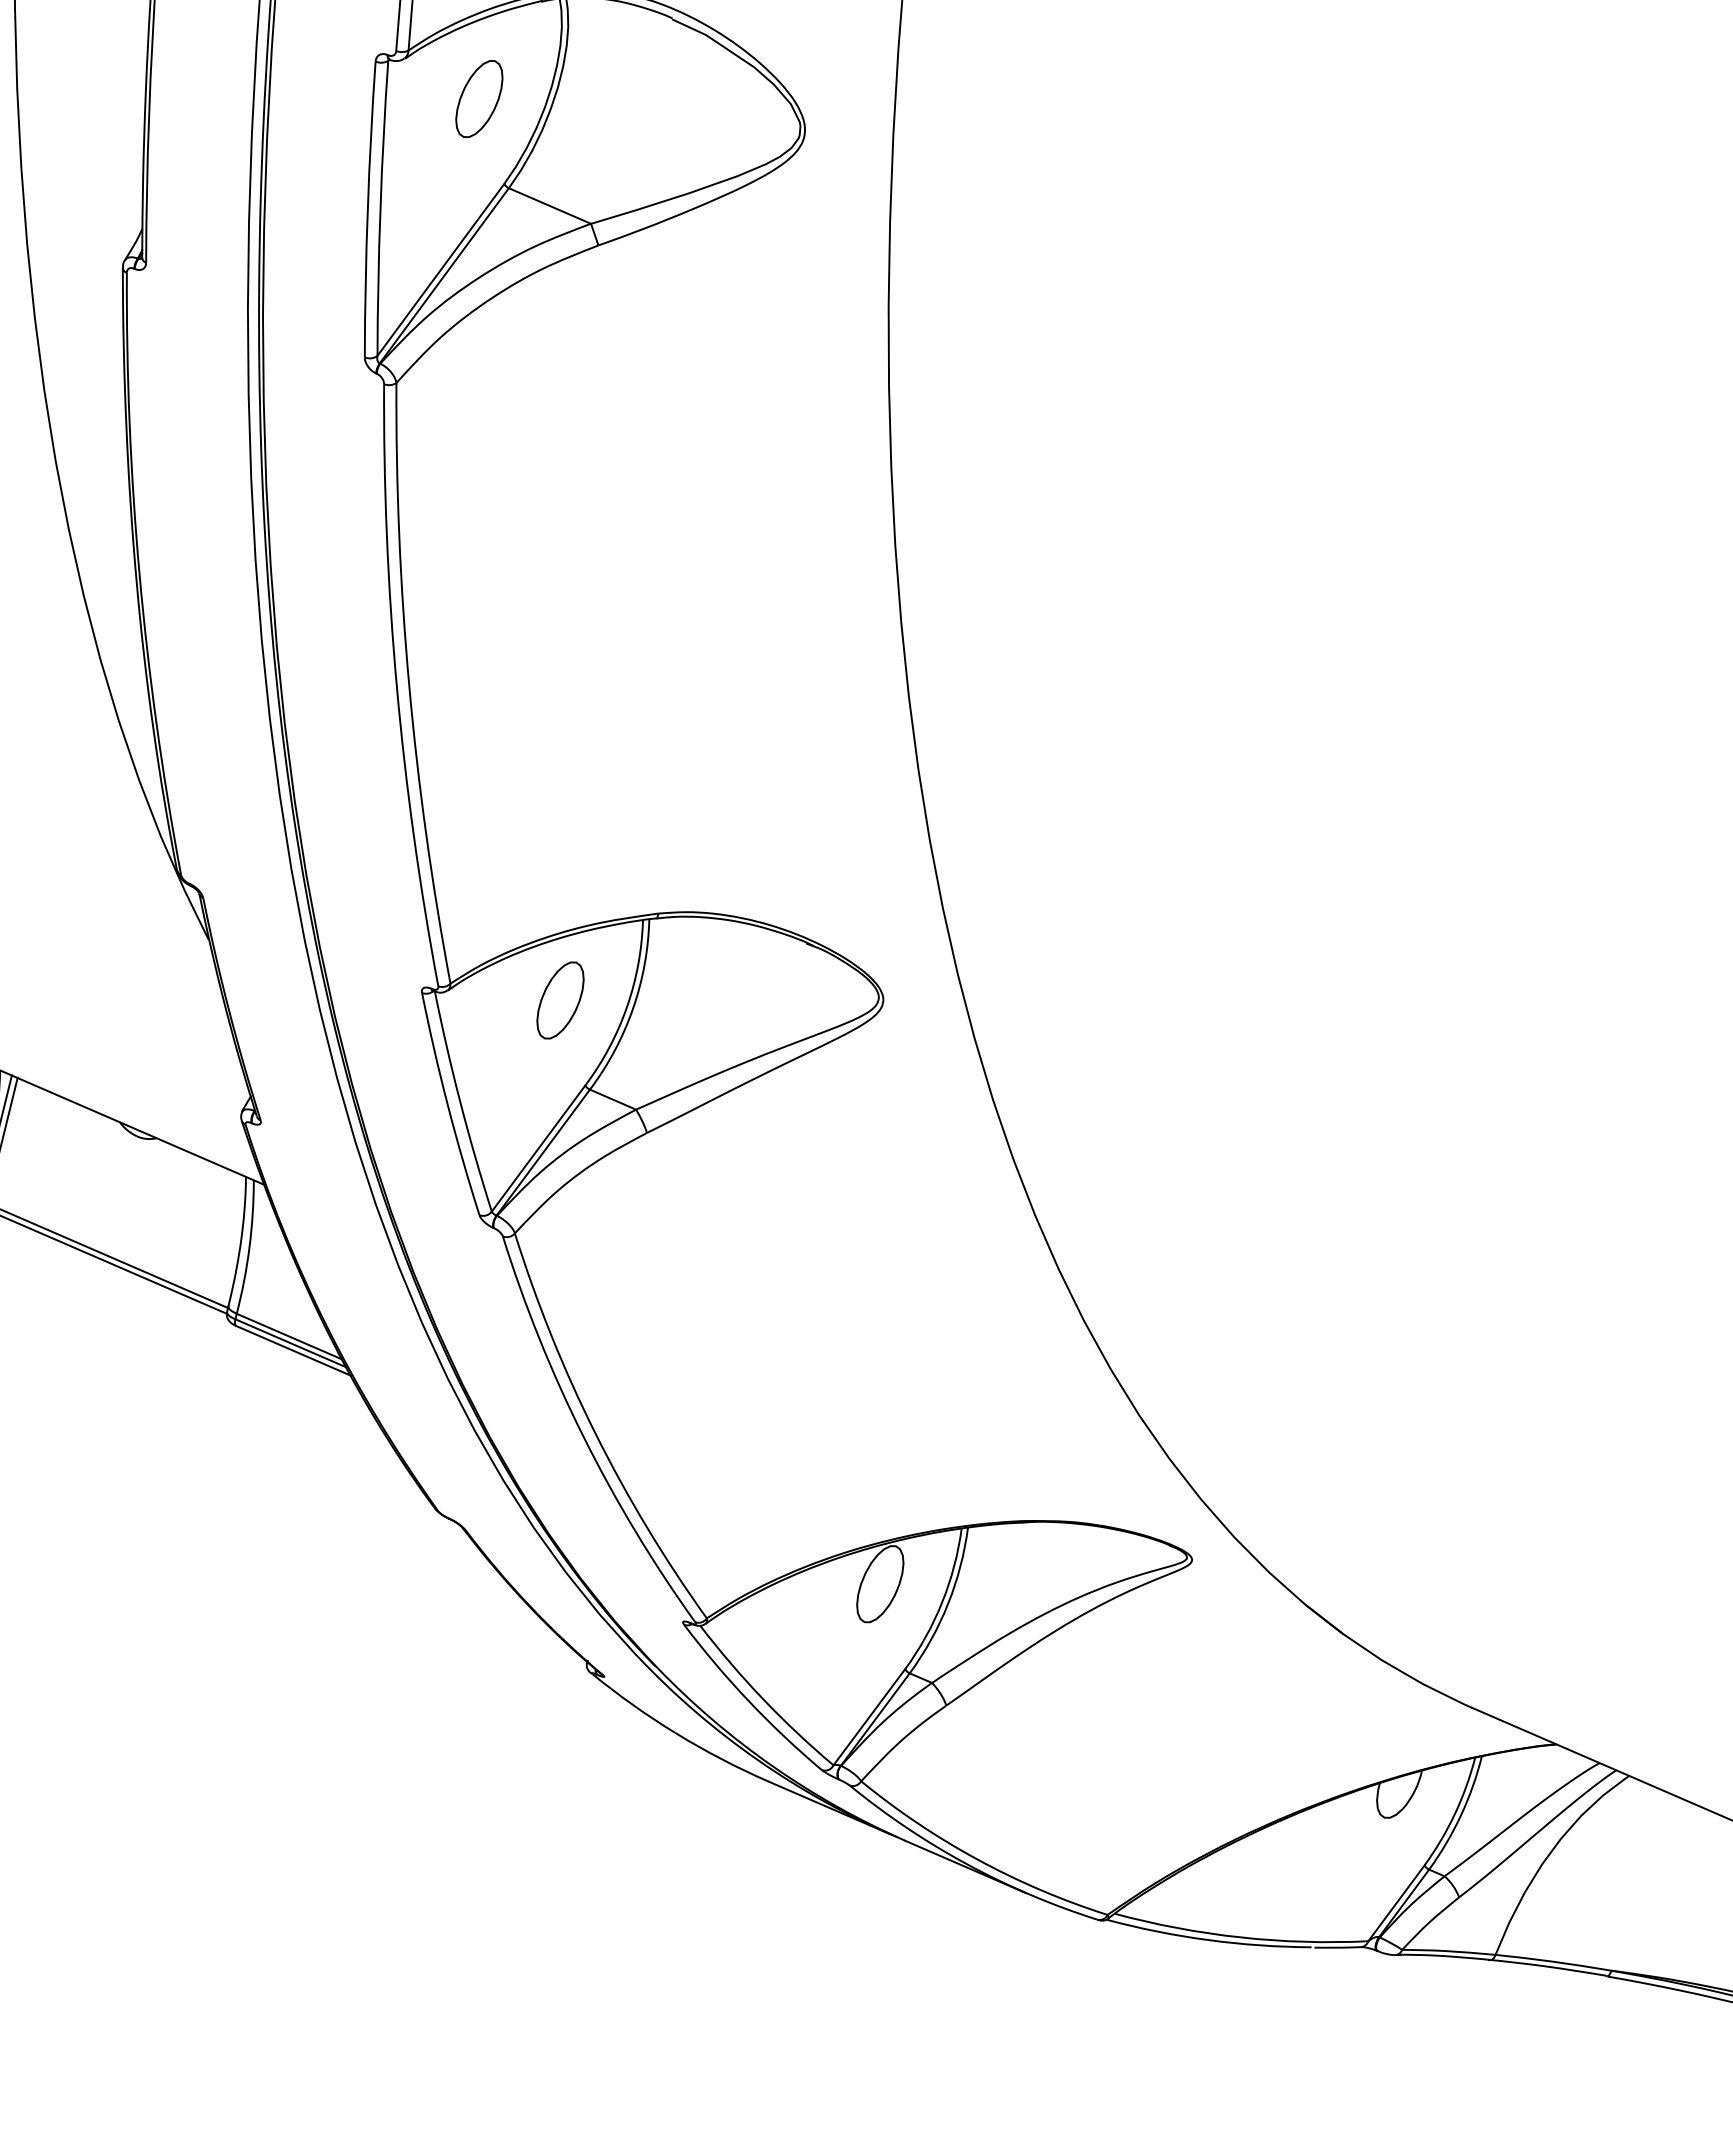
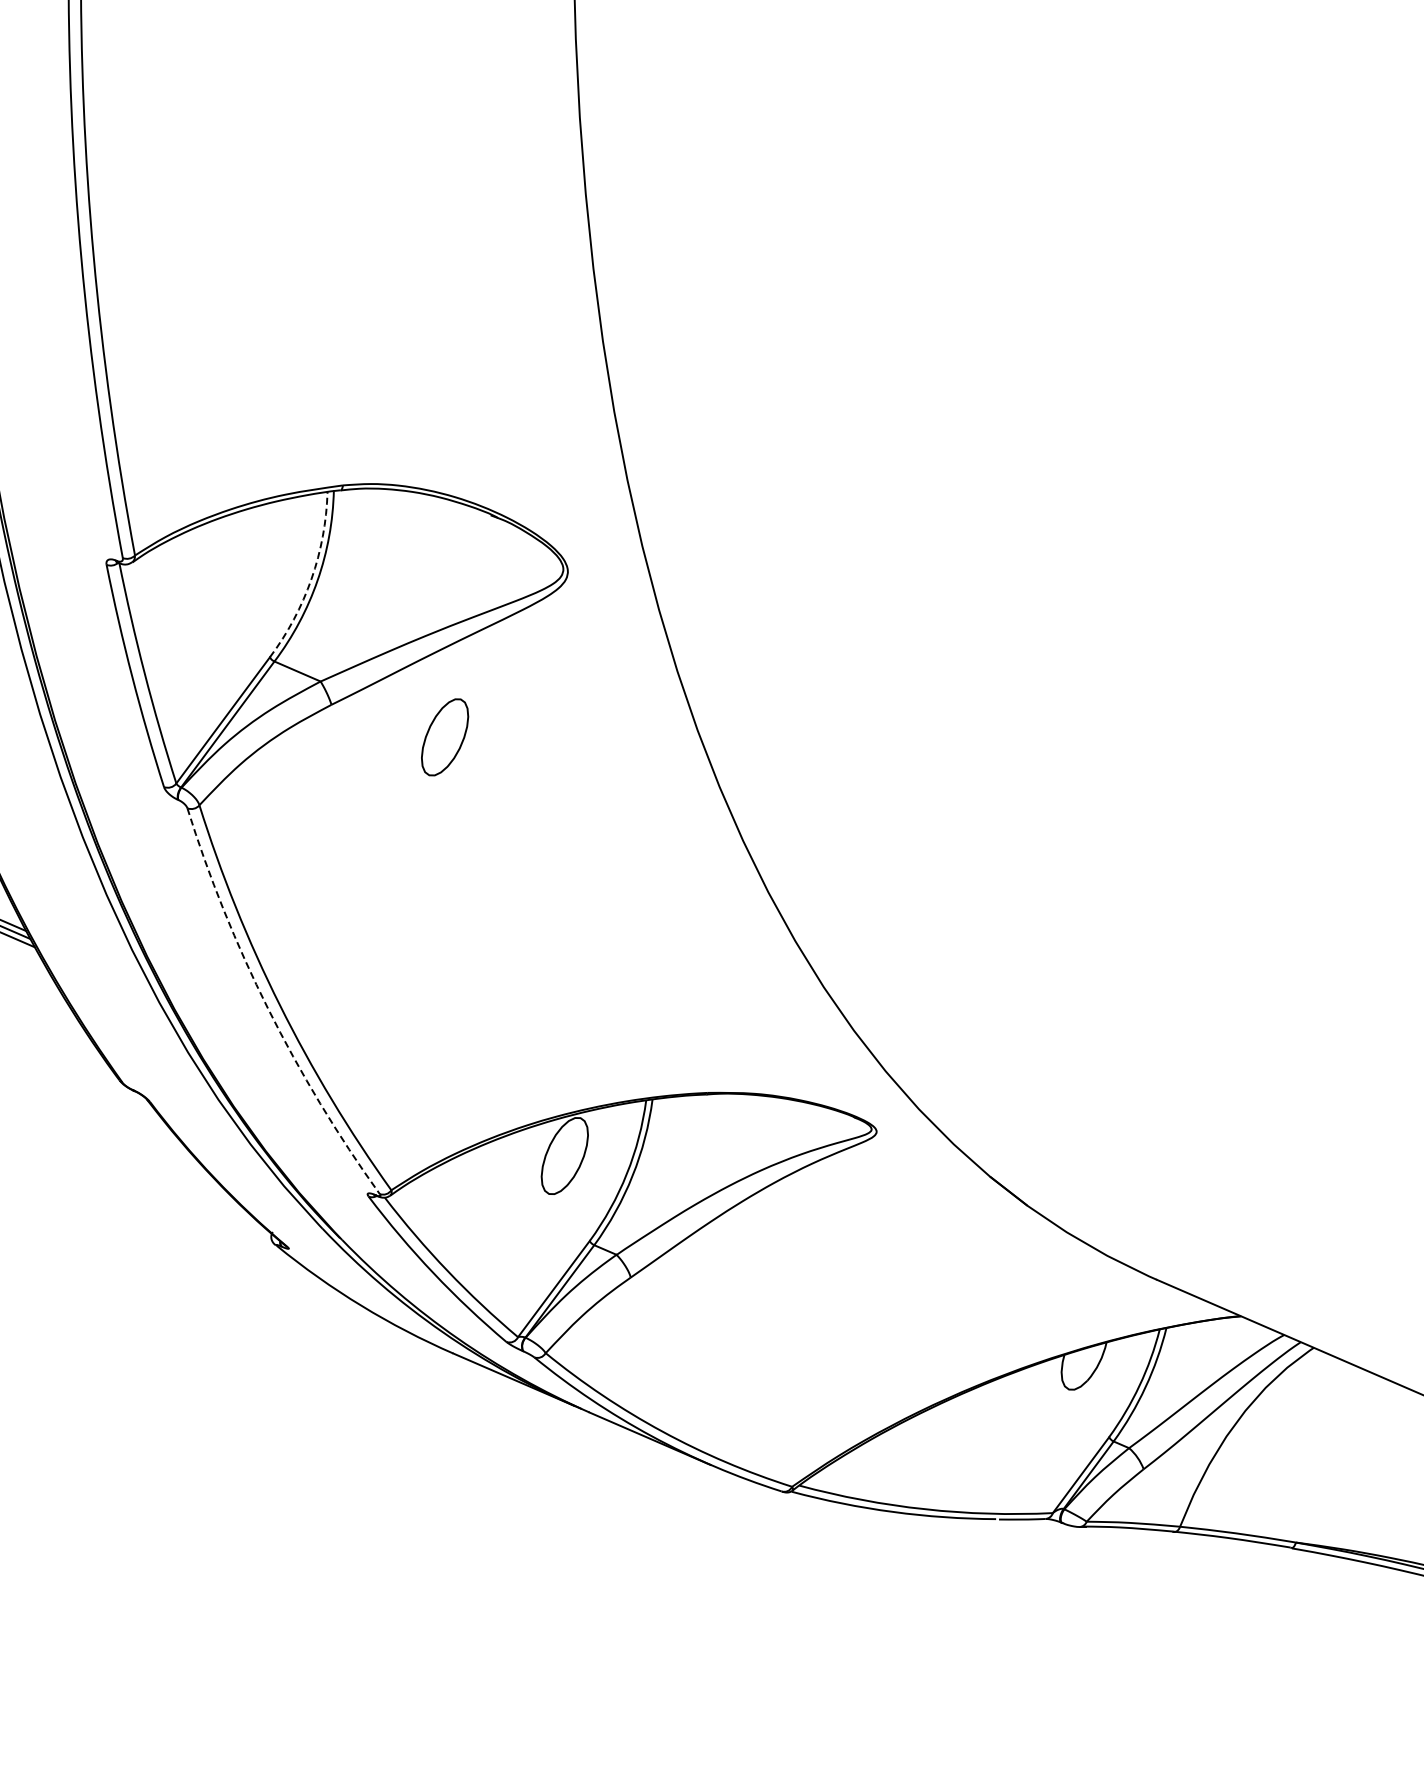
part: (560, 1000) -> (445, 737), moved
arc: (627, 1007) -> (312, 579), solid -> dashed
arc: (583, 1437) -> (268, 1009), solid -> dashed

